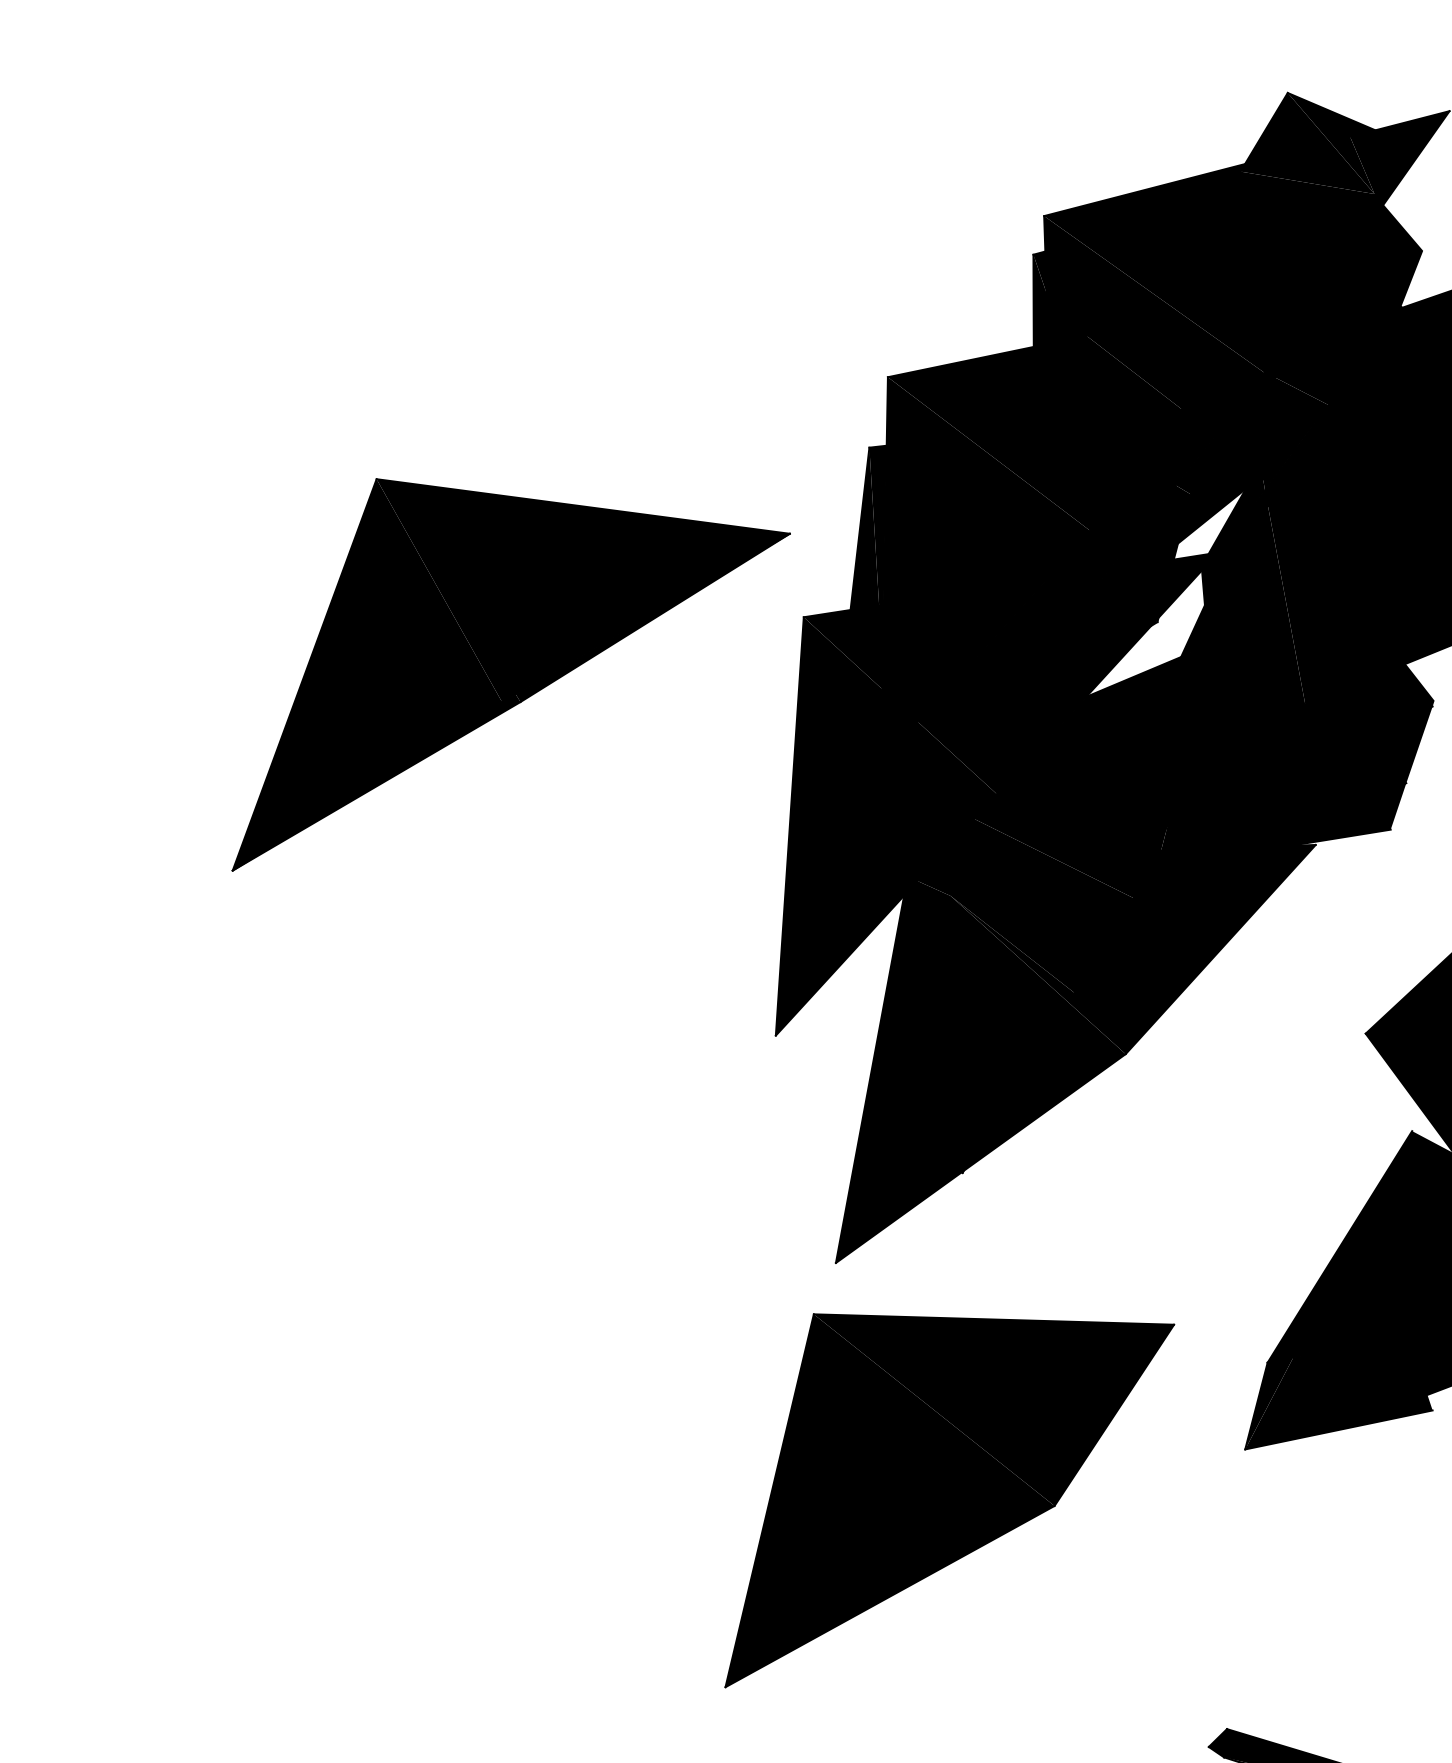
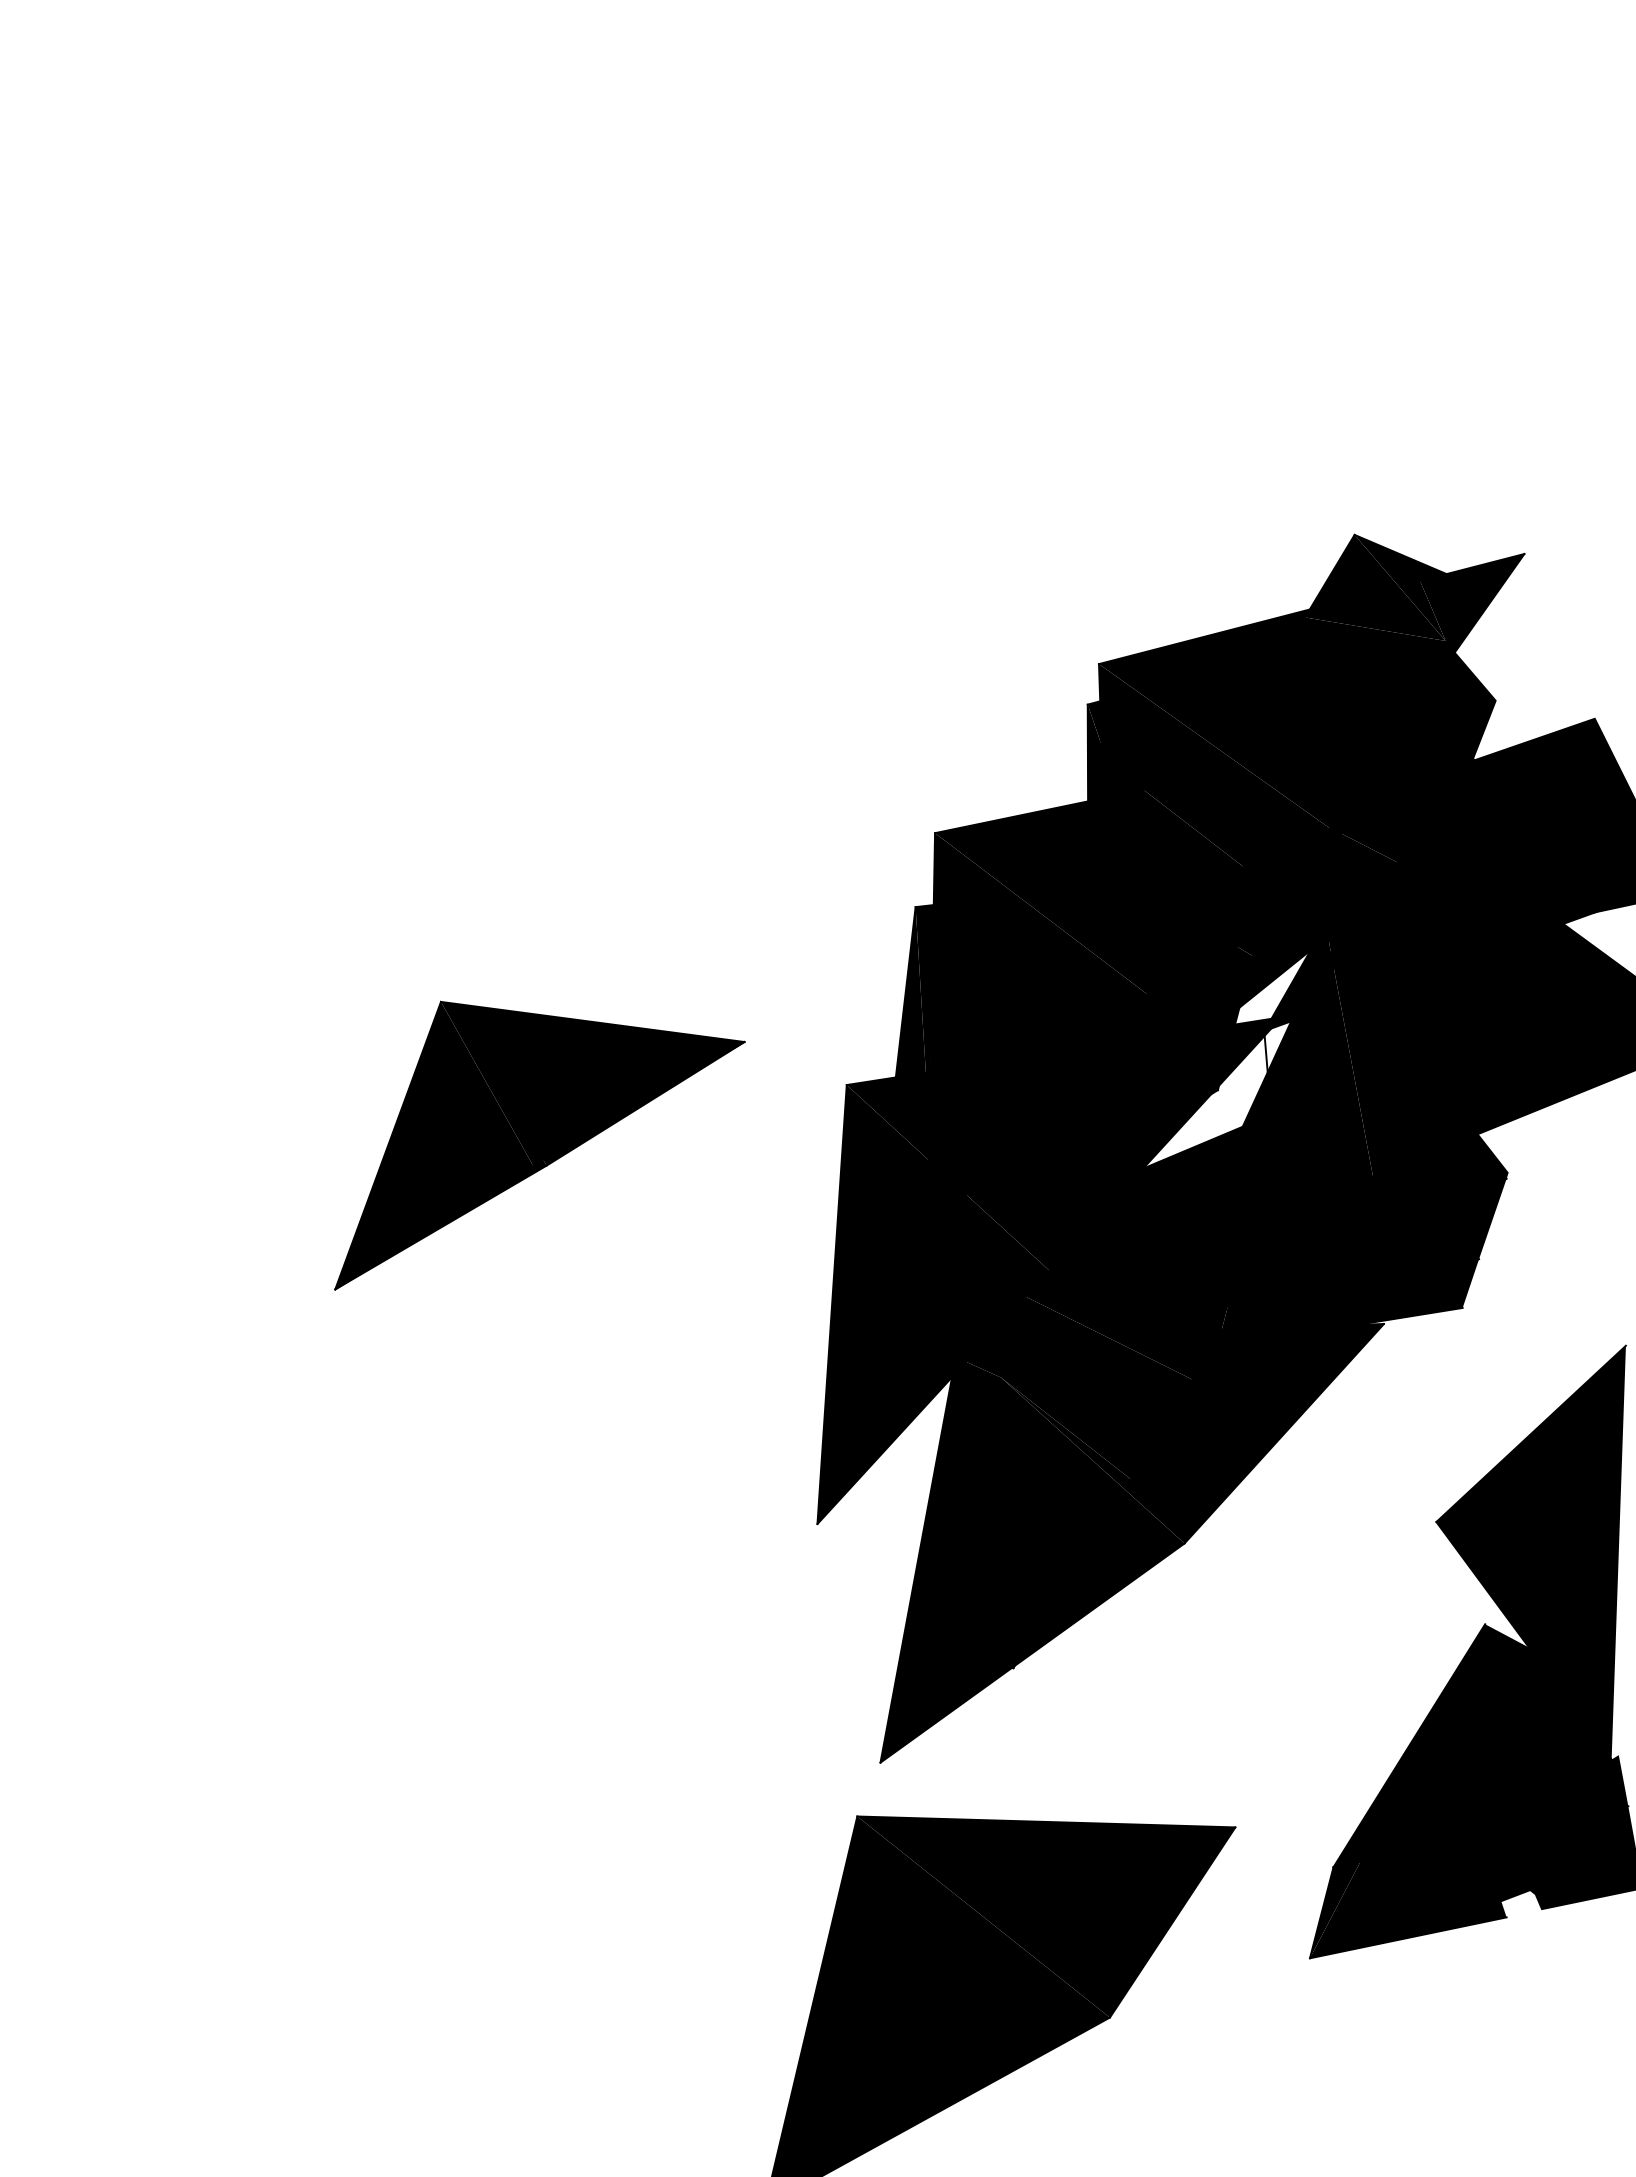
fill: (1214, 580) -> (1277, 1046), removed
part: (510, 674) -> (539, 1145), size x0.7

